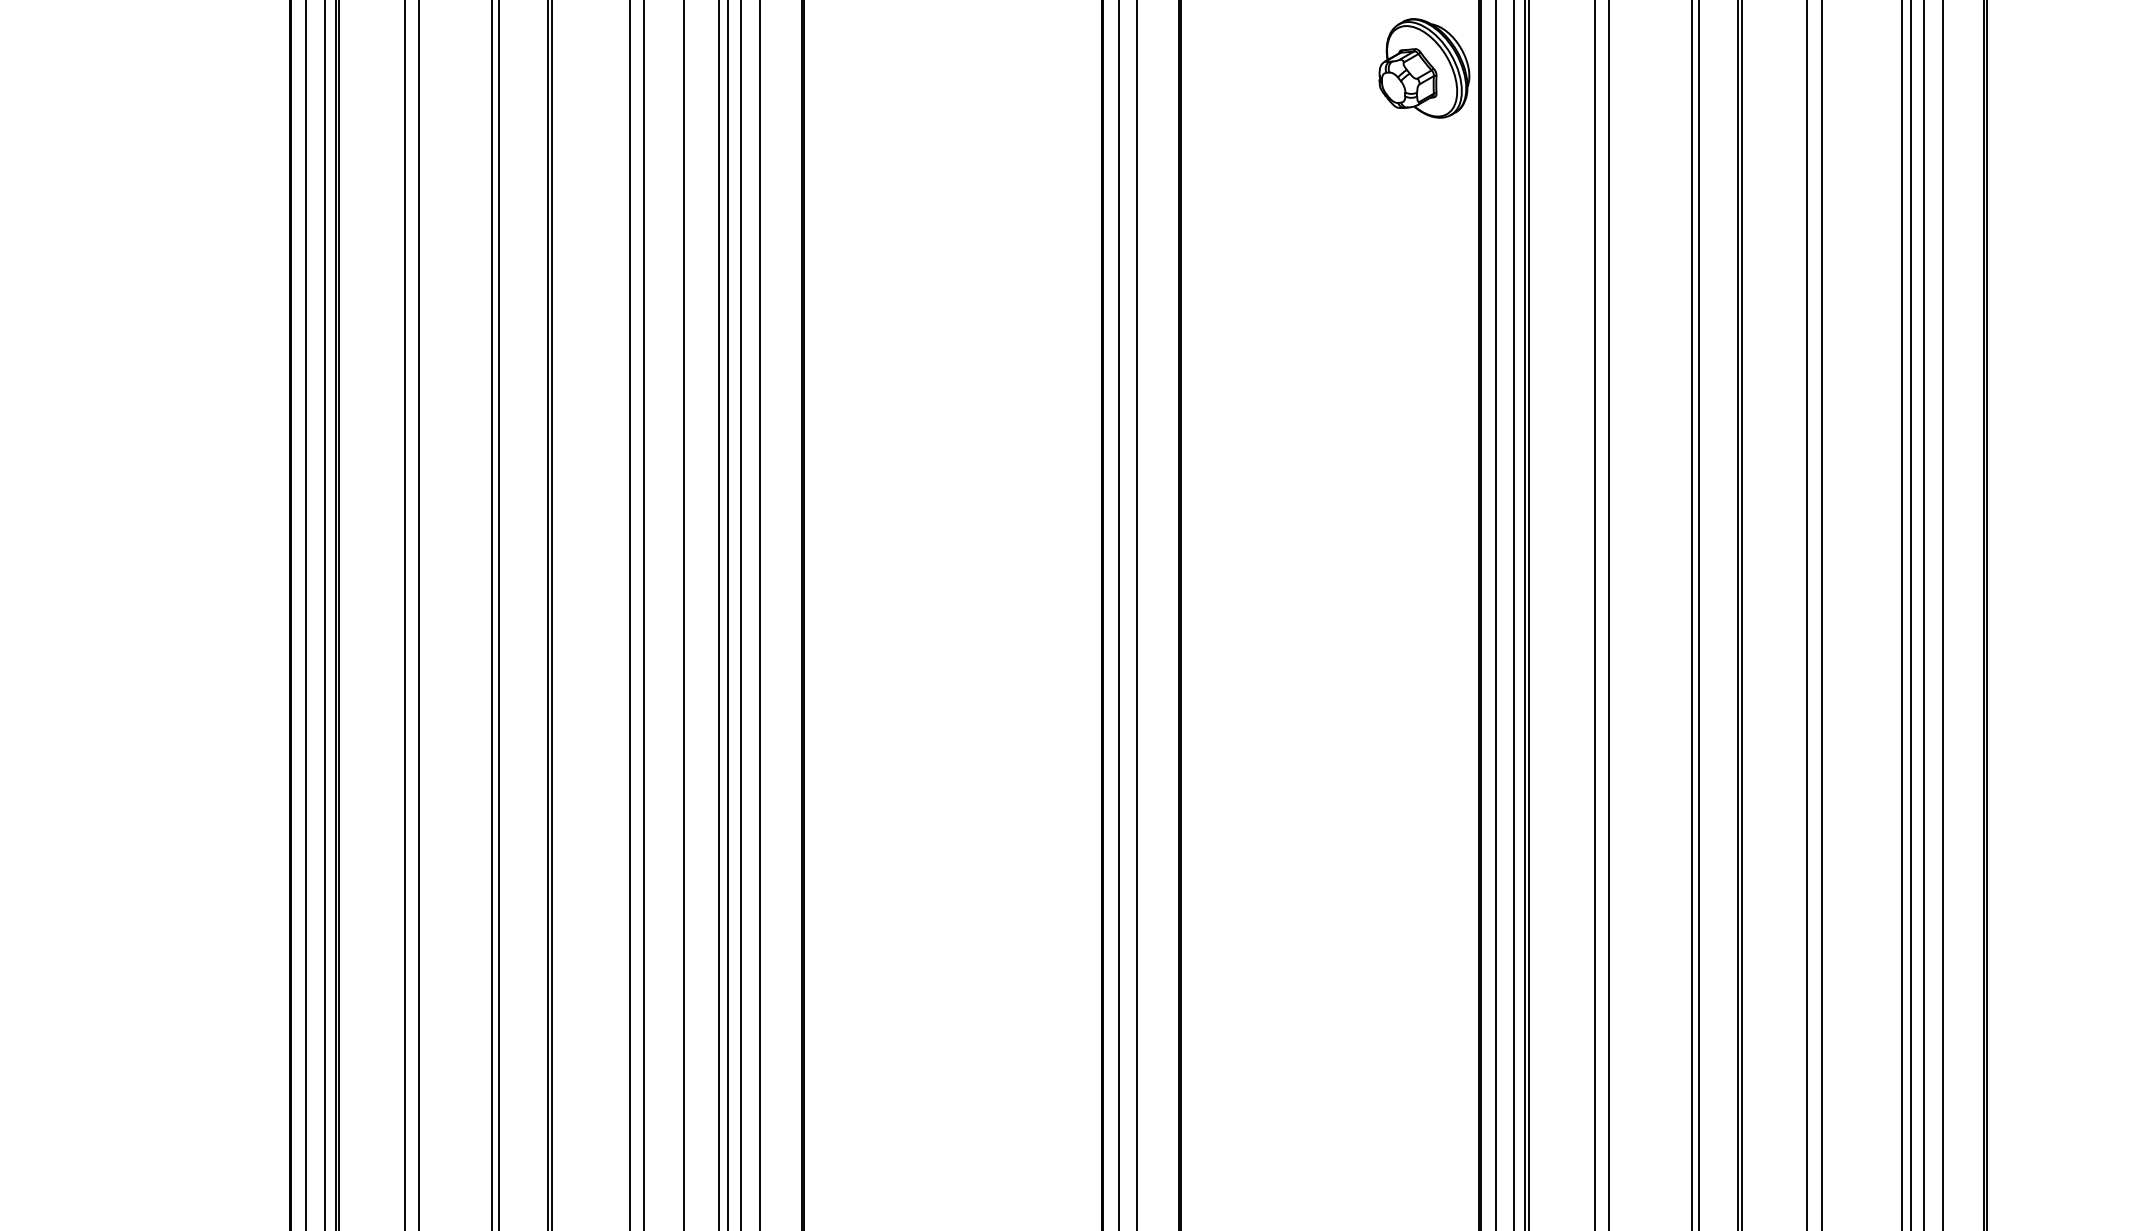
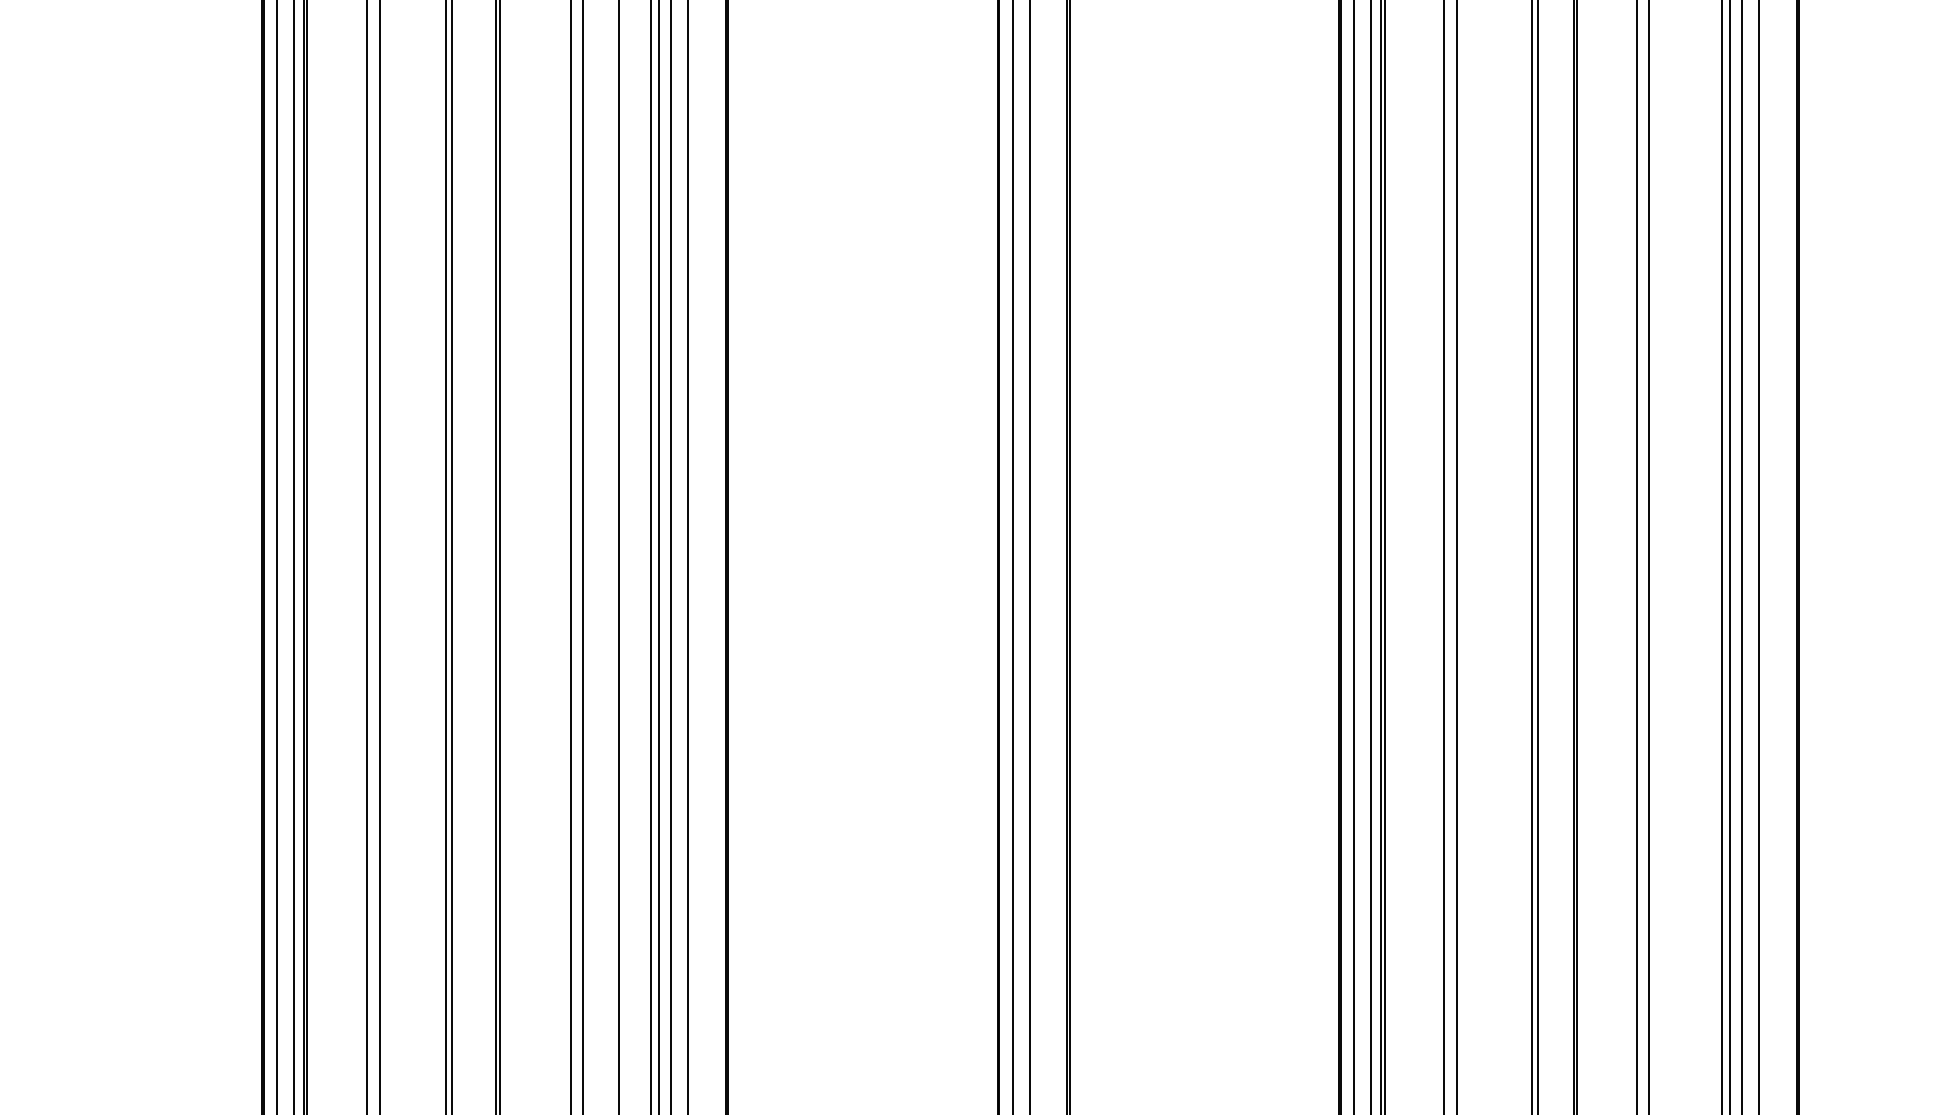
part: (1424, 68) -> (1289, 62), removed

